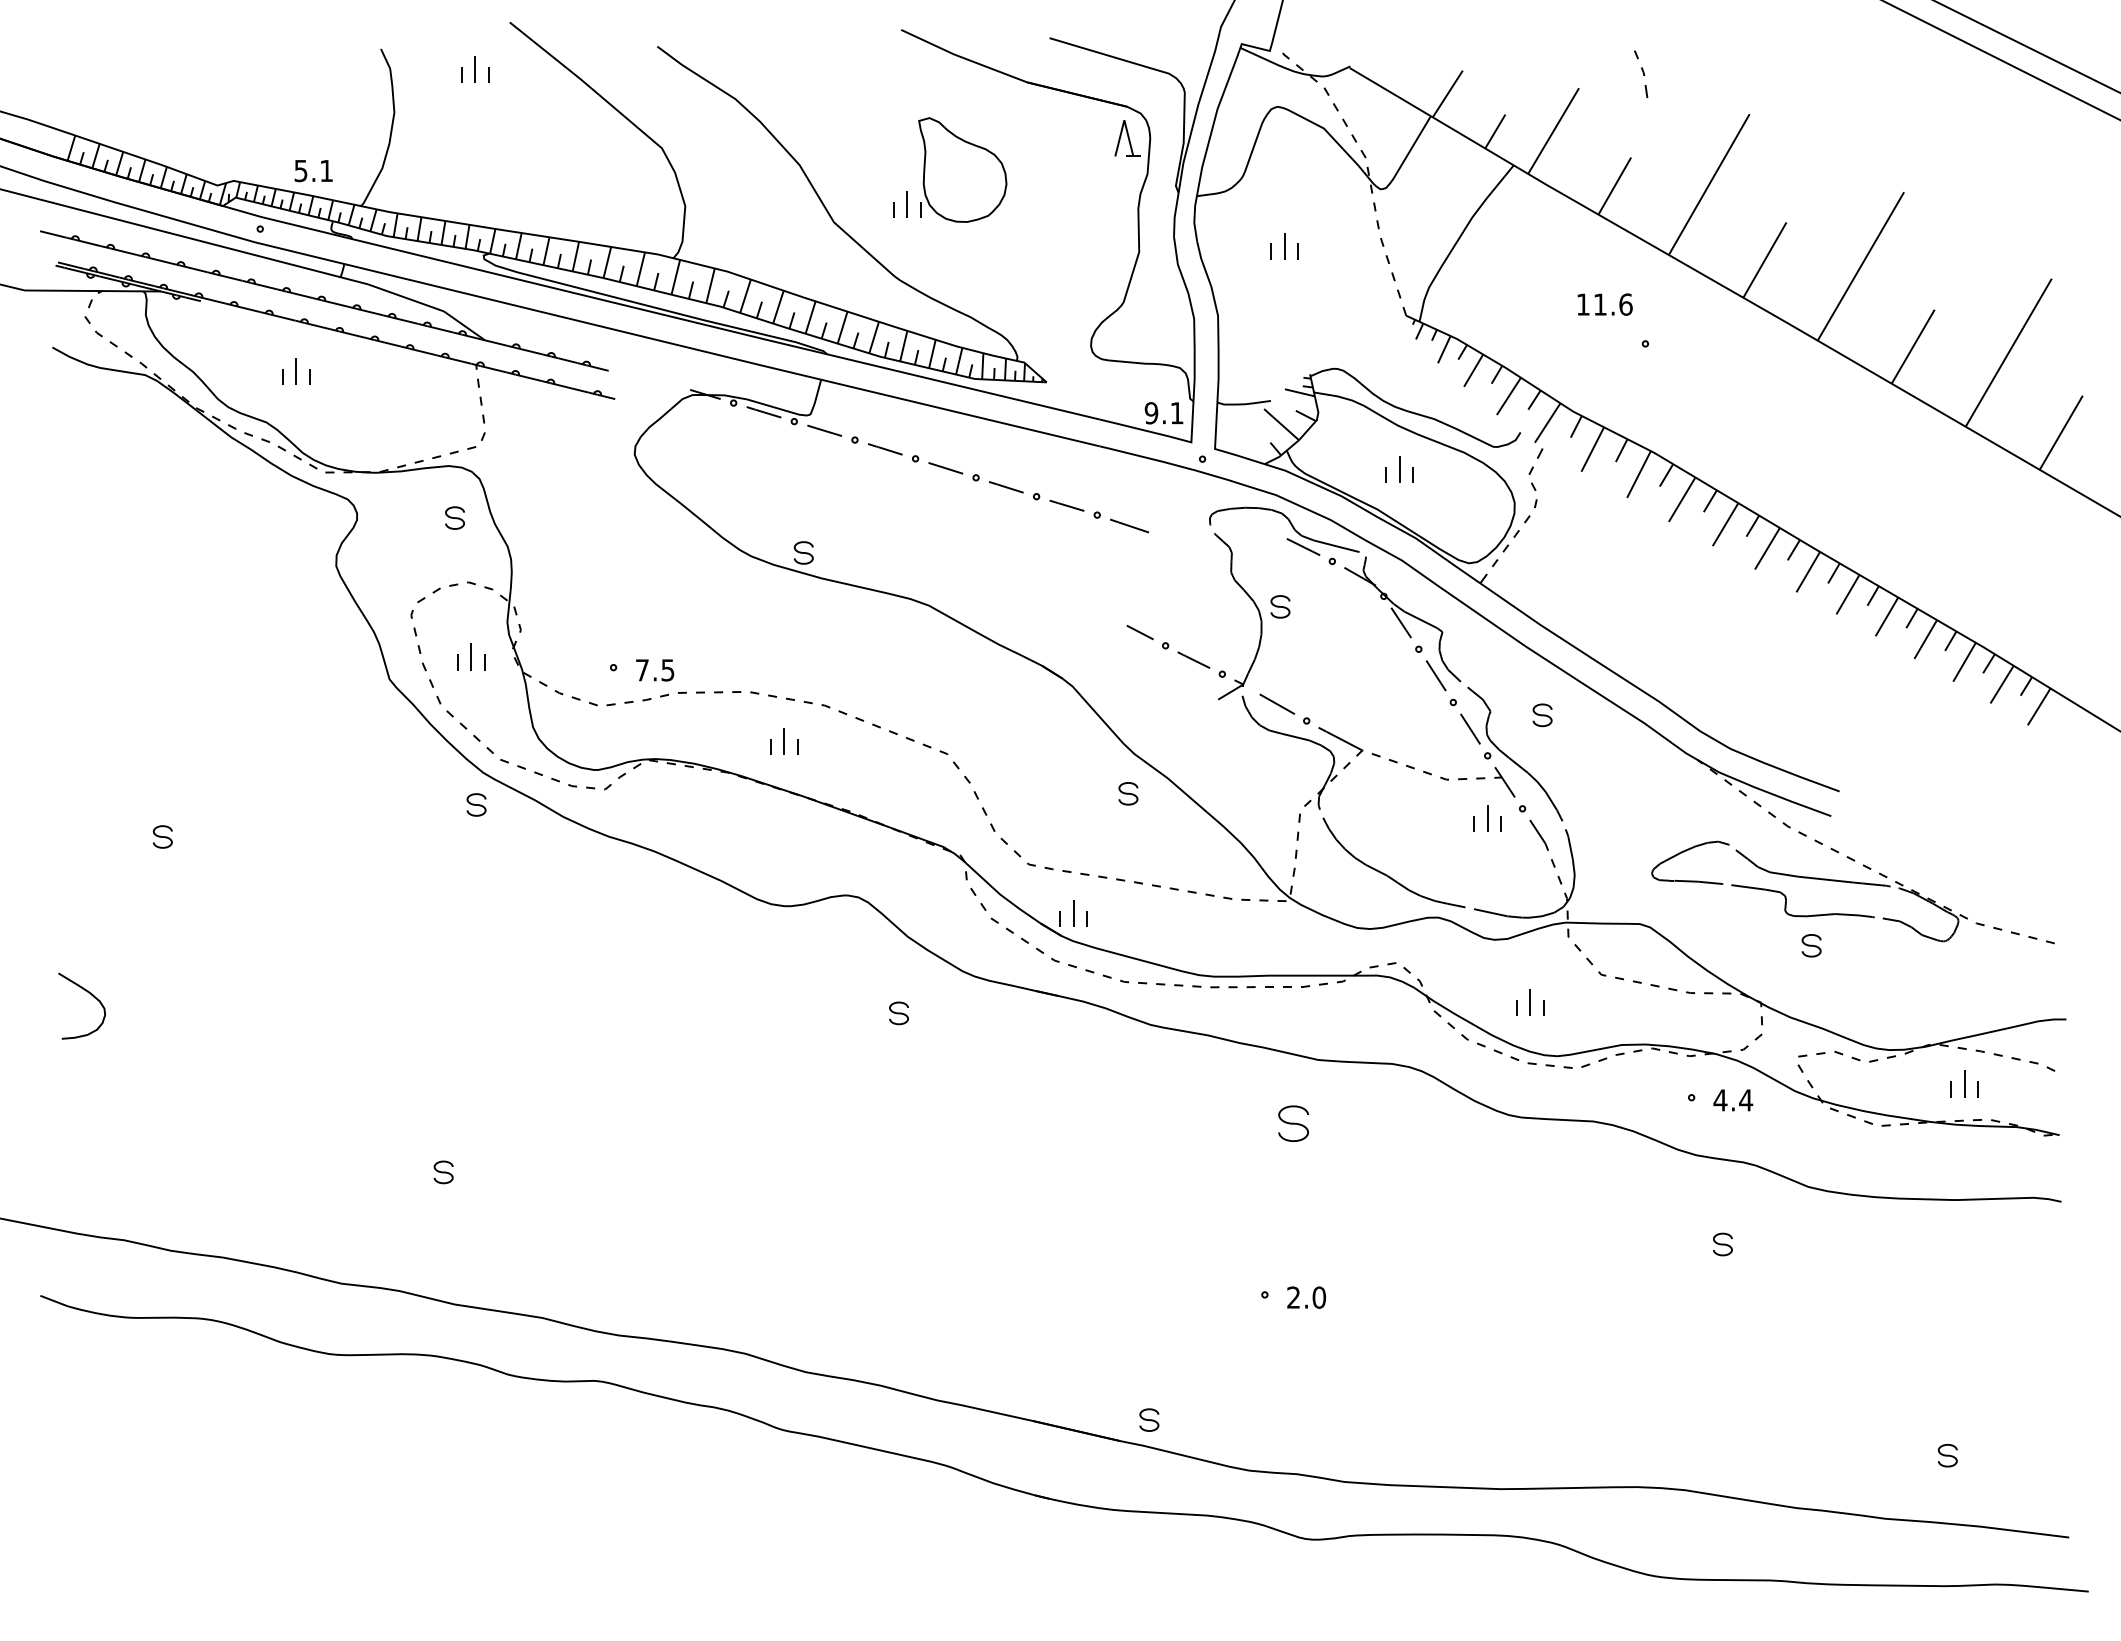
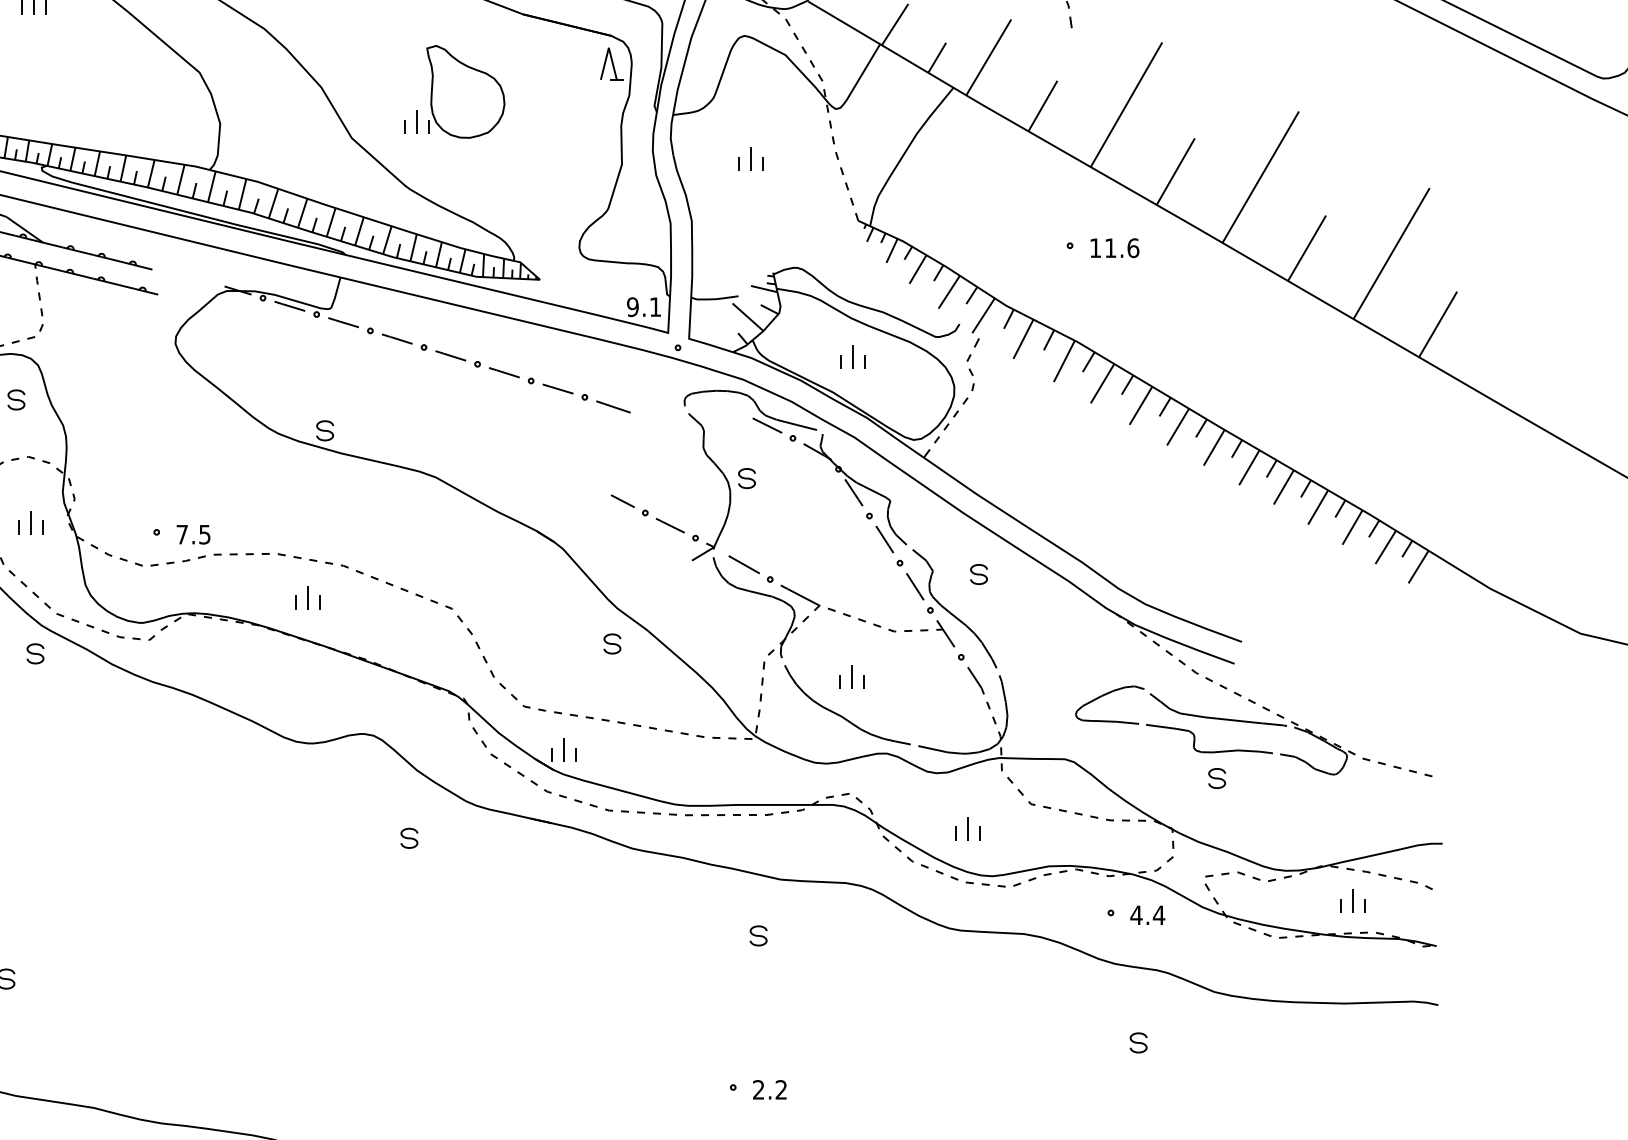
text: (1604, 304) -> (1114, 248), moved
part: (1487, 818) -> (851, 677), moved
part: (1293, 1123) -> (758, 935), size x0.62
text: (1319, 1297) -> (781, 1089), 2.0 -> 2.2

